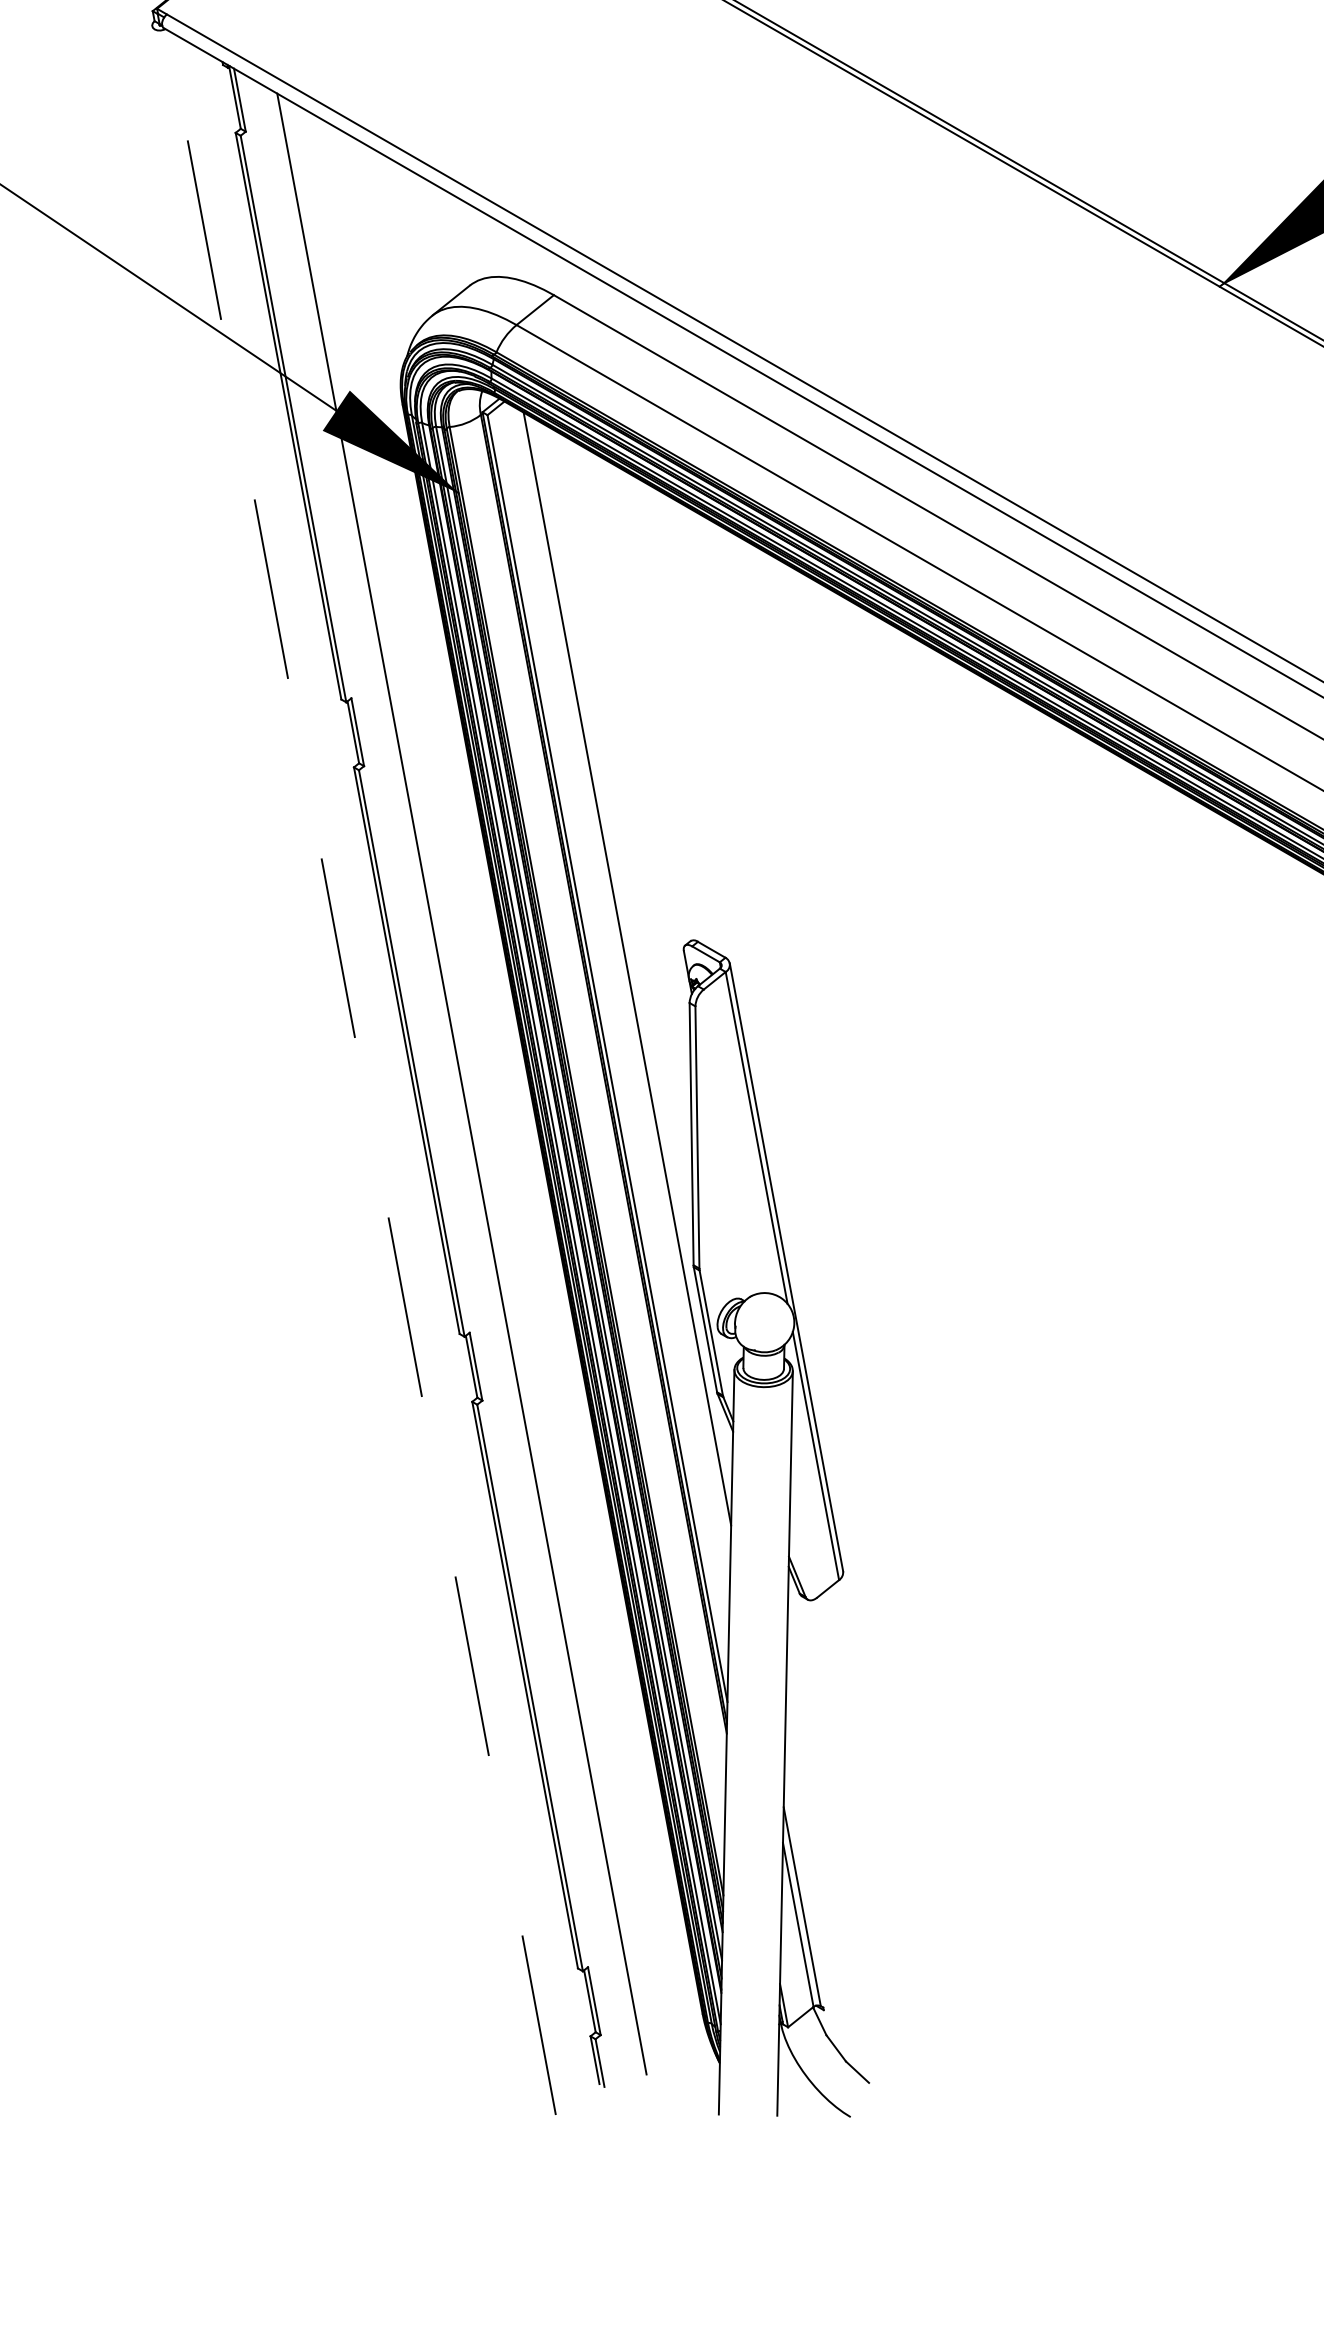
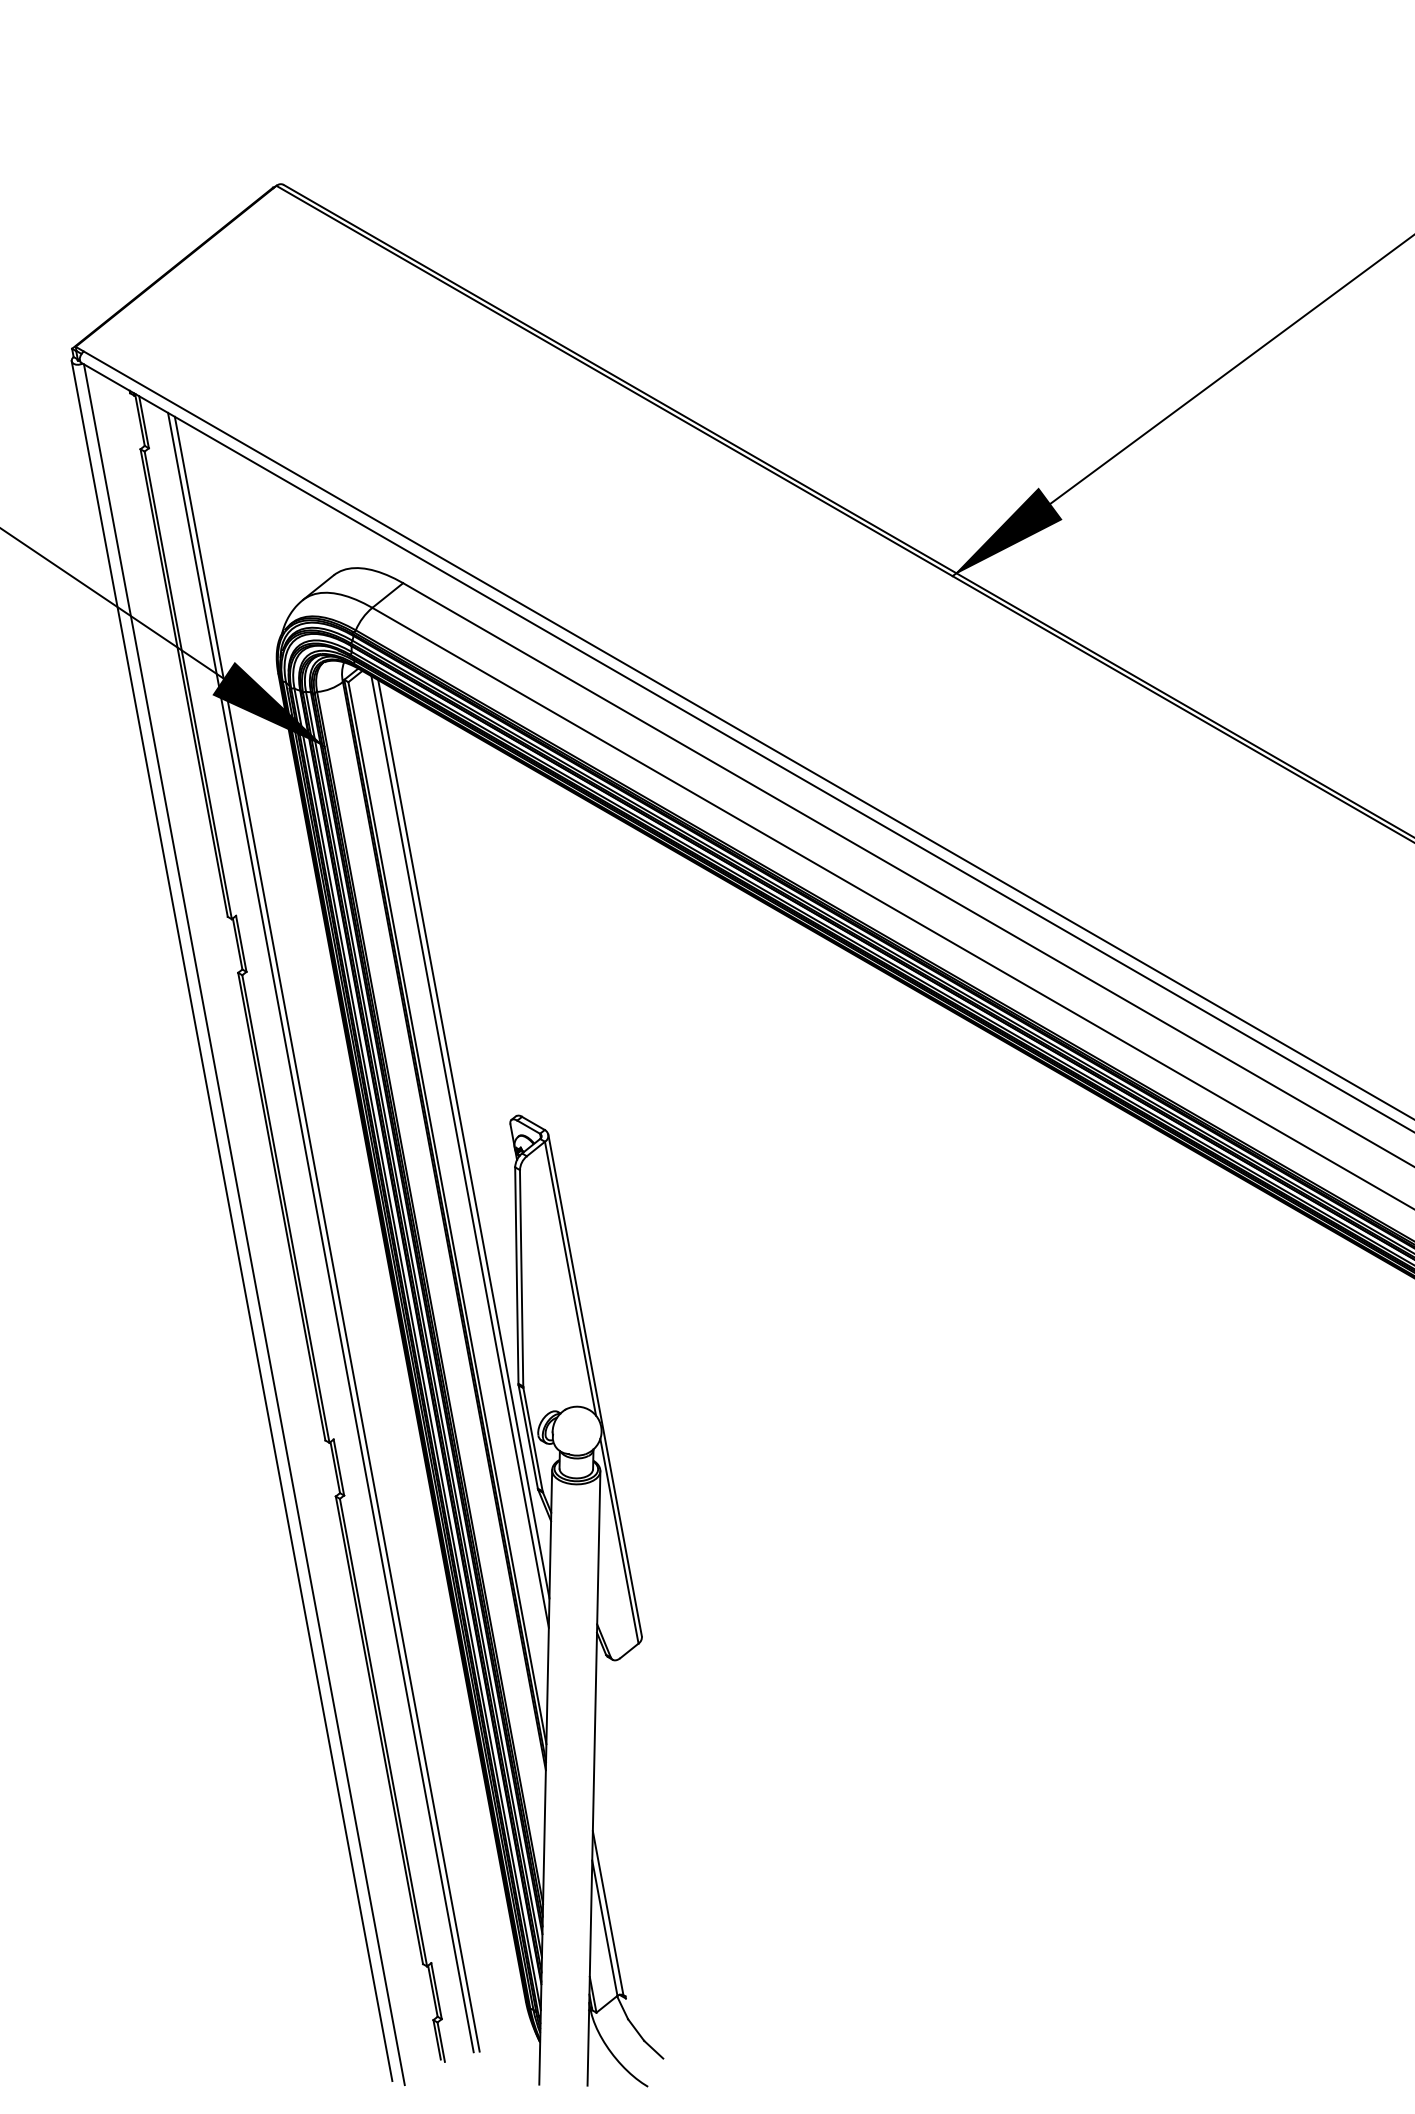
line: (622, 983) -> (459, 1151), added
line: (345, 1068) -> (231, 1221), added
line: (361, 1072) -> (244, 1224), dashed -> solid
line: (453, 1081) -> (320, 1232), added

